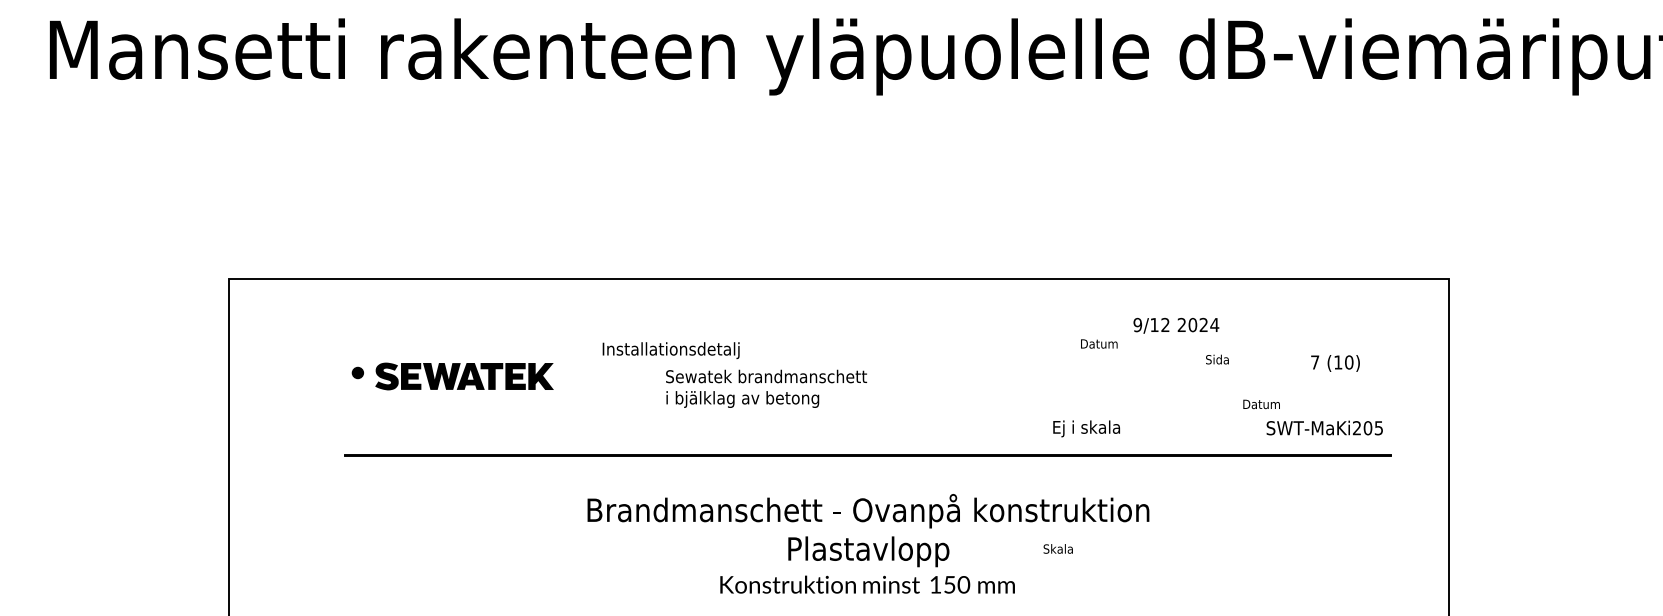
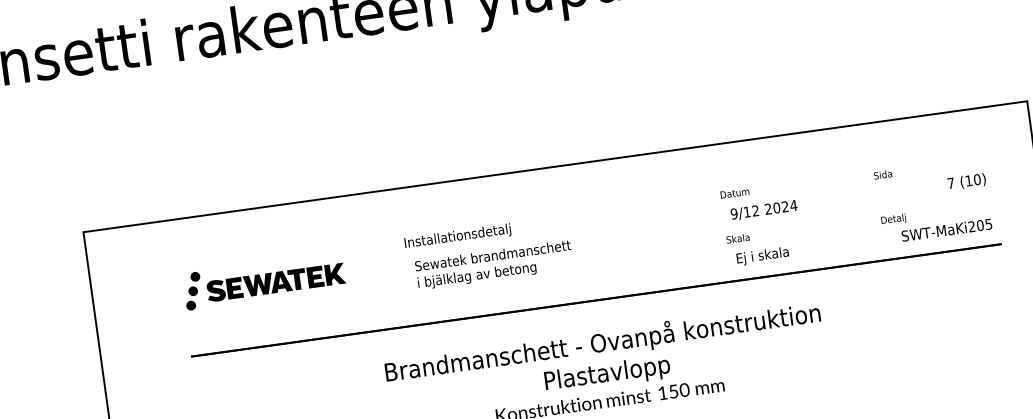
text: (1176, 325) -> (764, 210), moved
text: (1099, 343) -> (735, 192), moved
text: (670, 350) -> (457, 236), moved
fill: (362, 354) -> (194, 276), added
text: (1217, 359) -> (883, 174), moved
text: (1335, 363) -> (966, 181), moved
text: (766, 388) -> (494, 264), moved
fill: (352, 390) -> (190, 305), added
text: (1265, 405) -> (898, 219), Datum -> Detalj
text: (1057, 548) -> (737, 238), moved

